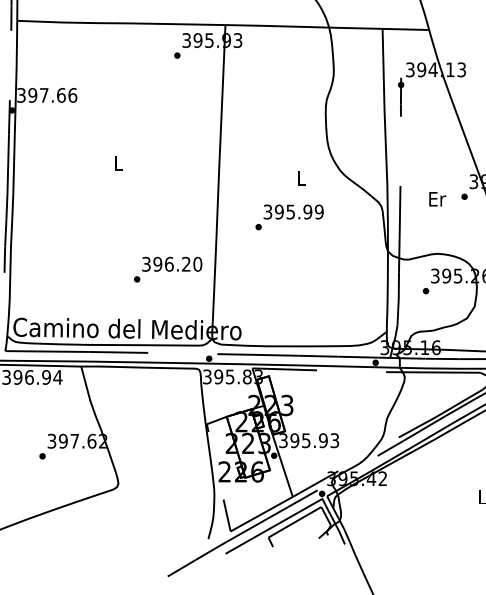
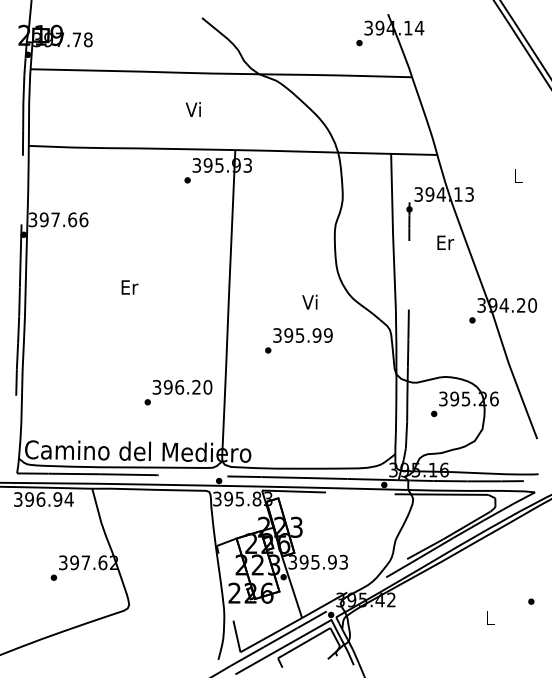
text: (118, 163) -> (129, 287), L -> Er
text: (300, 177) -> (309, 301), L -> Vi
text: (437, 198) -> (445, 242), moved

